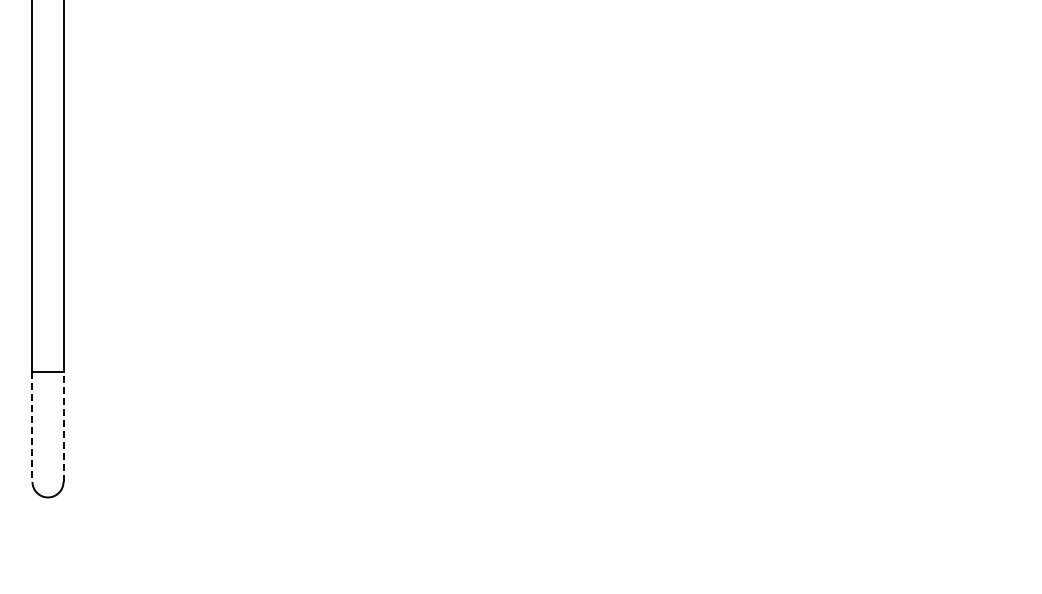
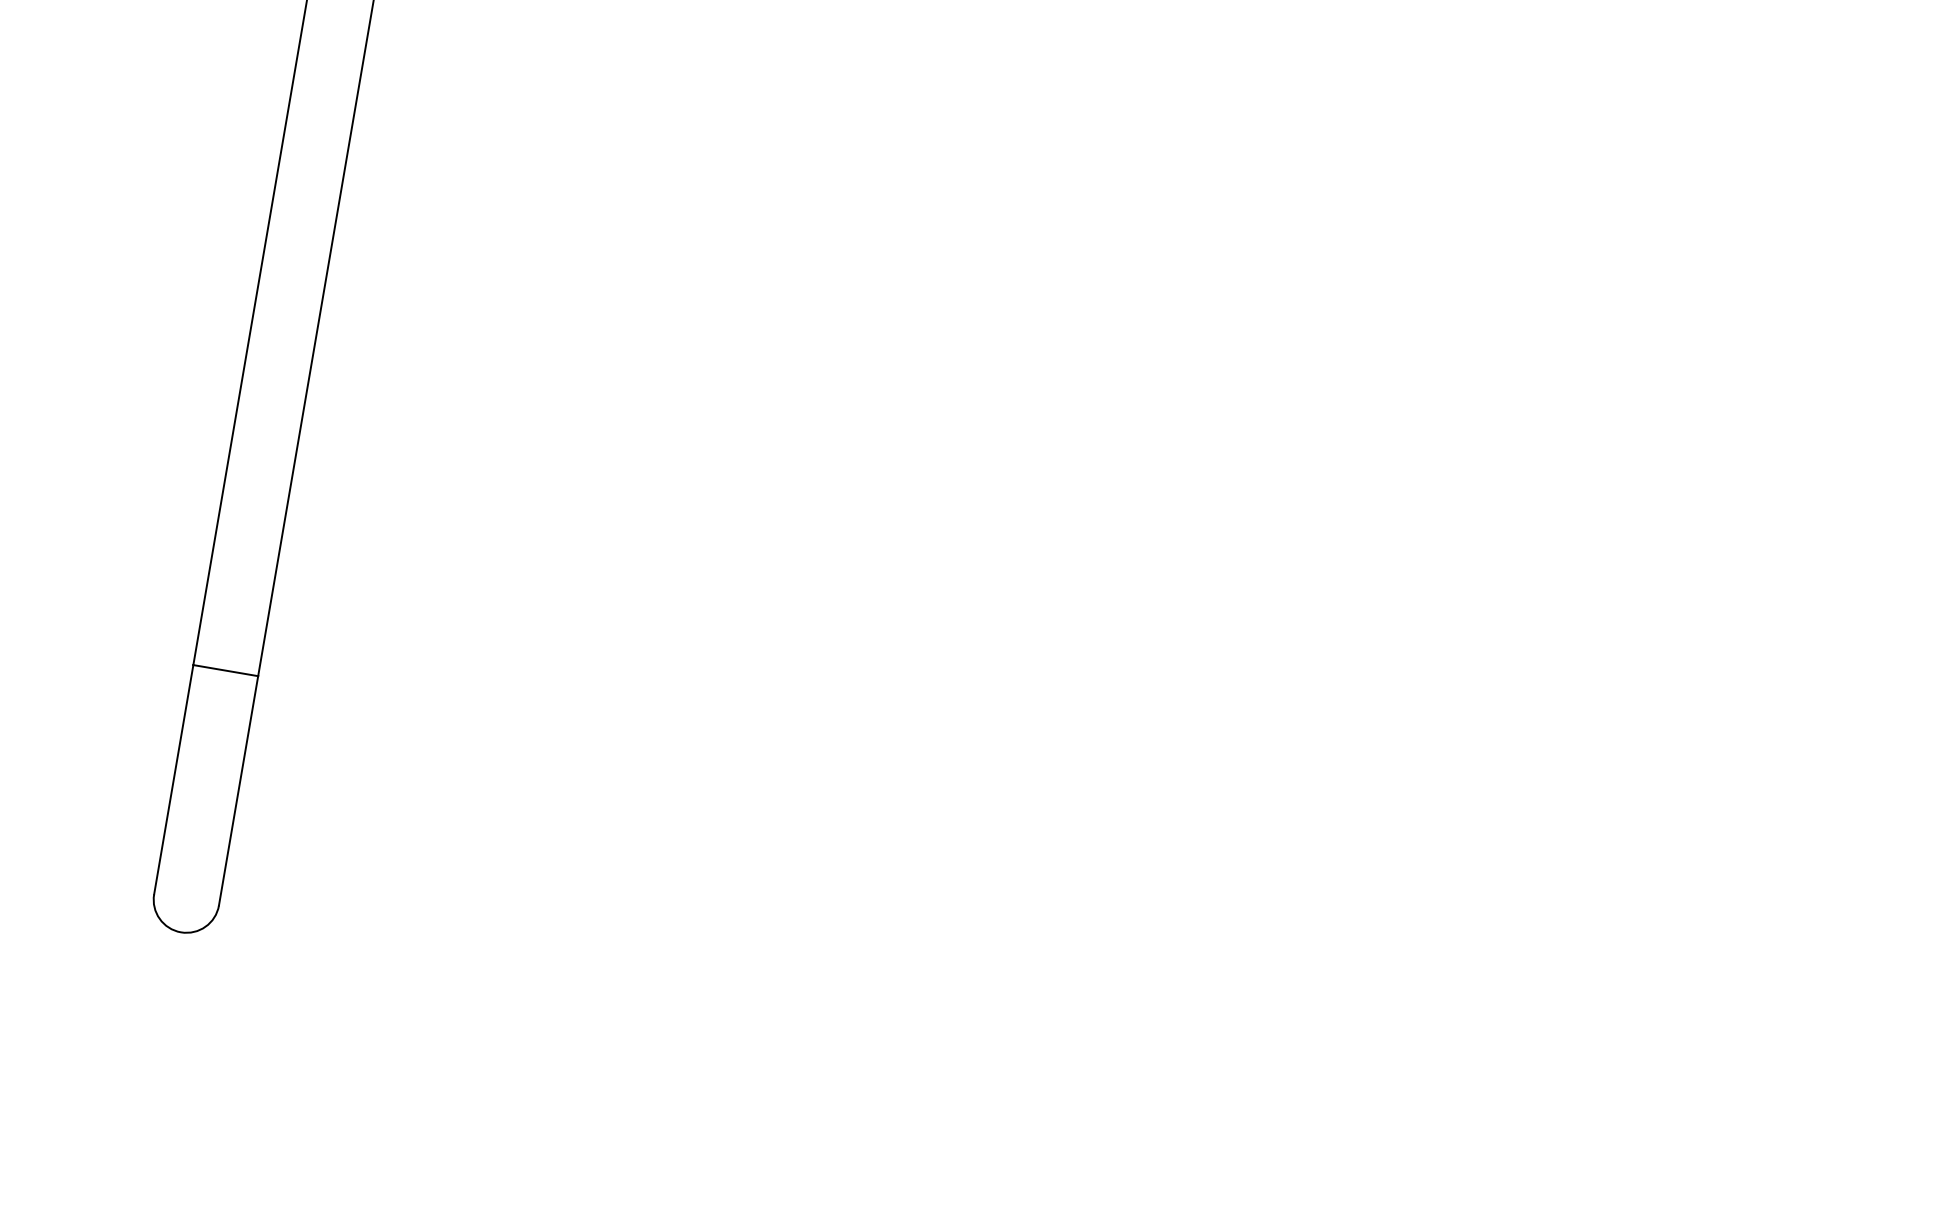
line: (32, 426) -> (174, 778), dashed -> solid
line: (63, 426) -> (238, 789), dashed -> solid

